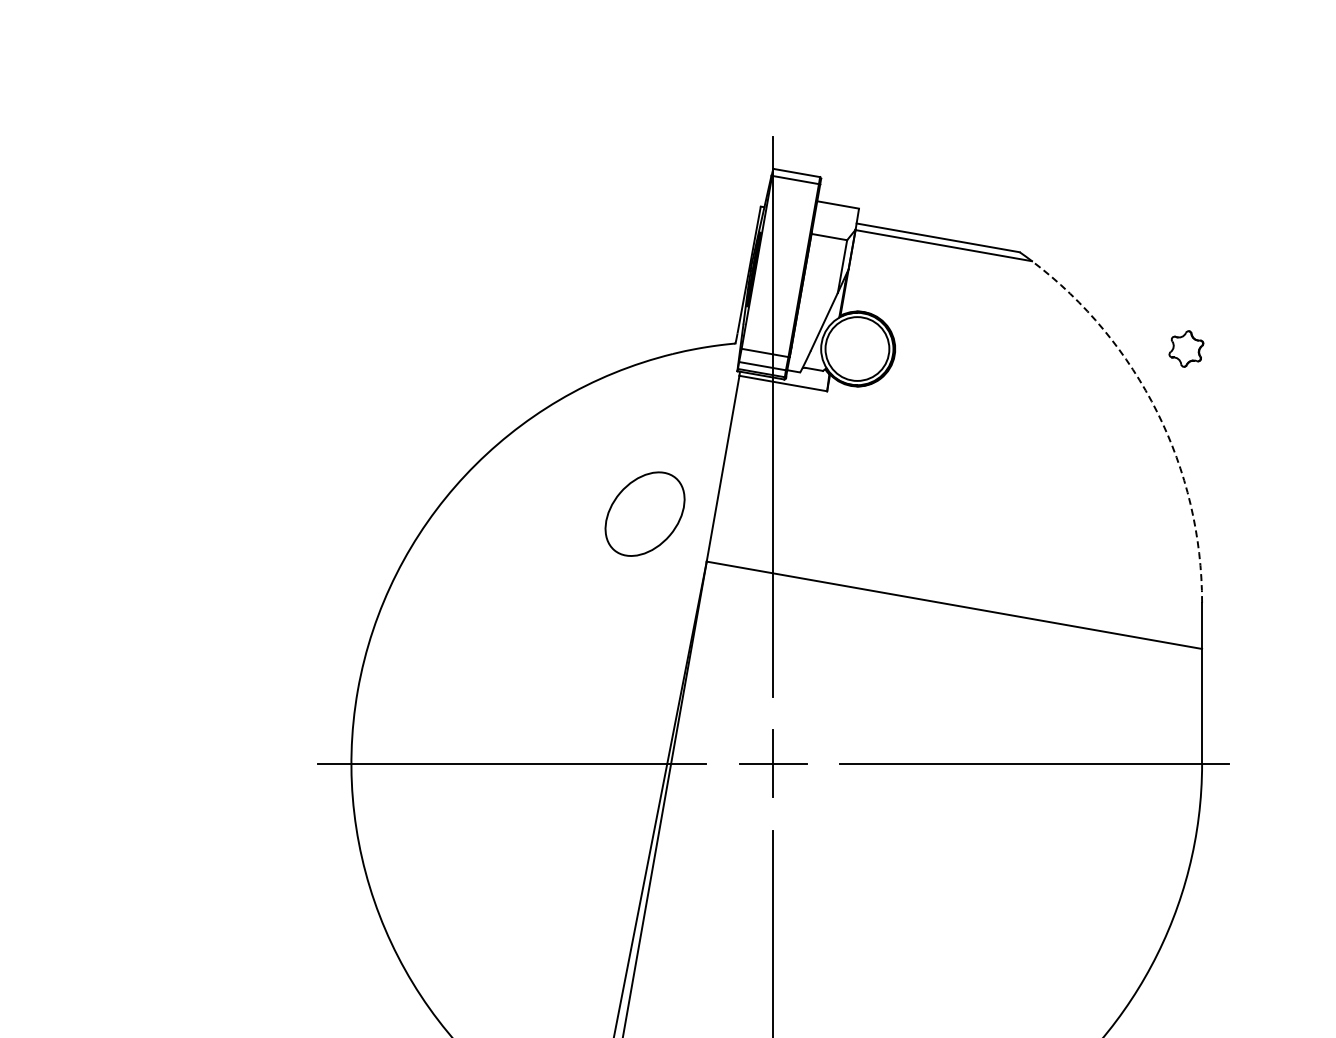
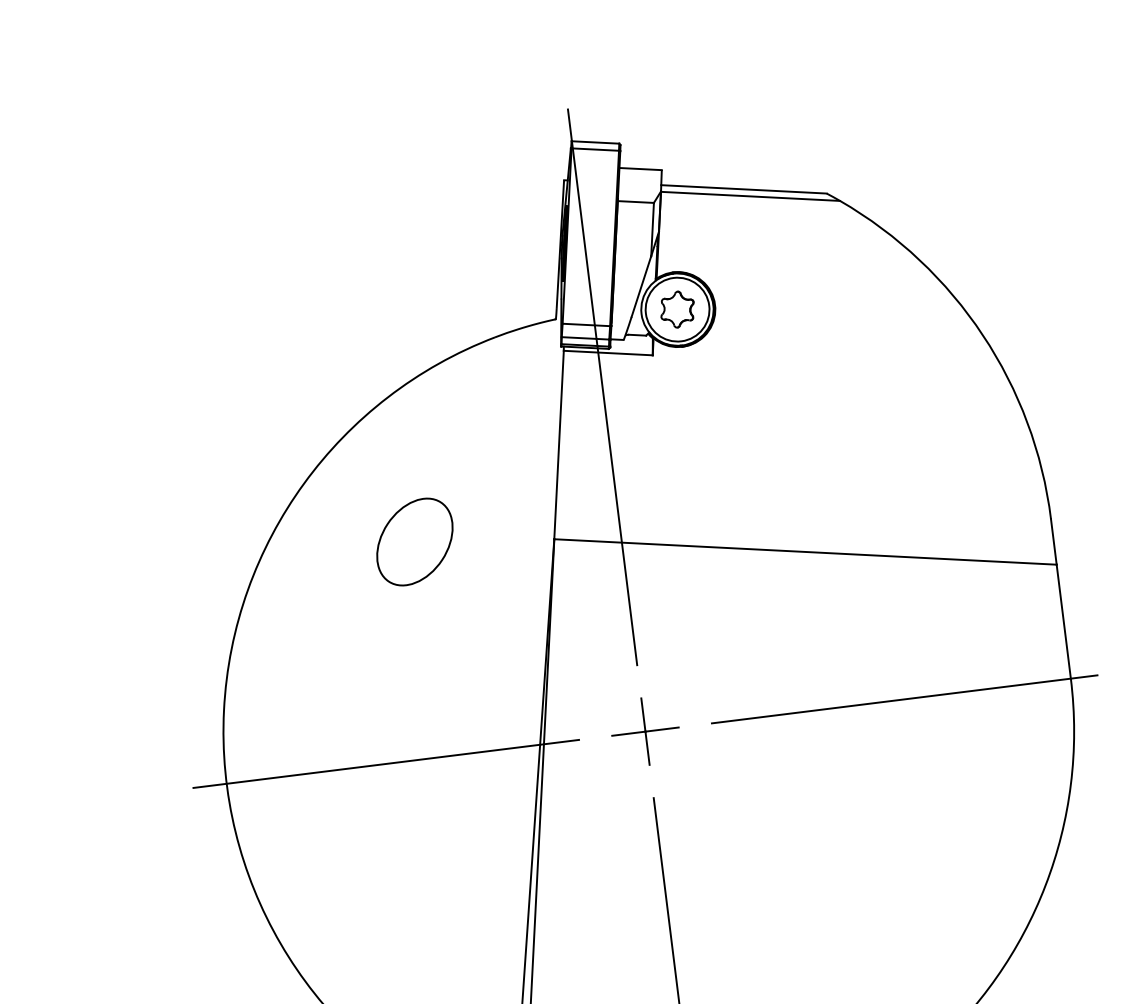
part: (1186, 348) -> (677, 309), moved
arc: (1157, 412) -> (983, 335), dashed -> solid
part: (644, 513) -> (414, 541), moved

